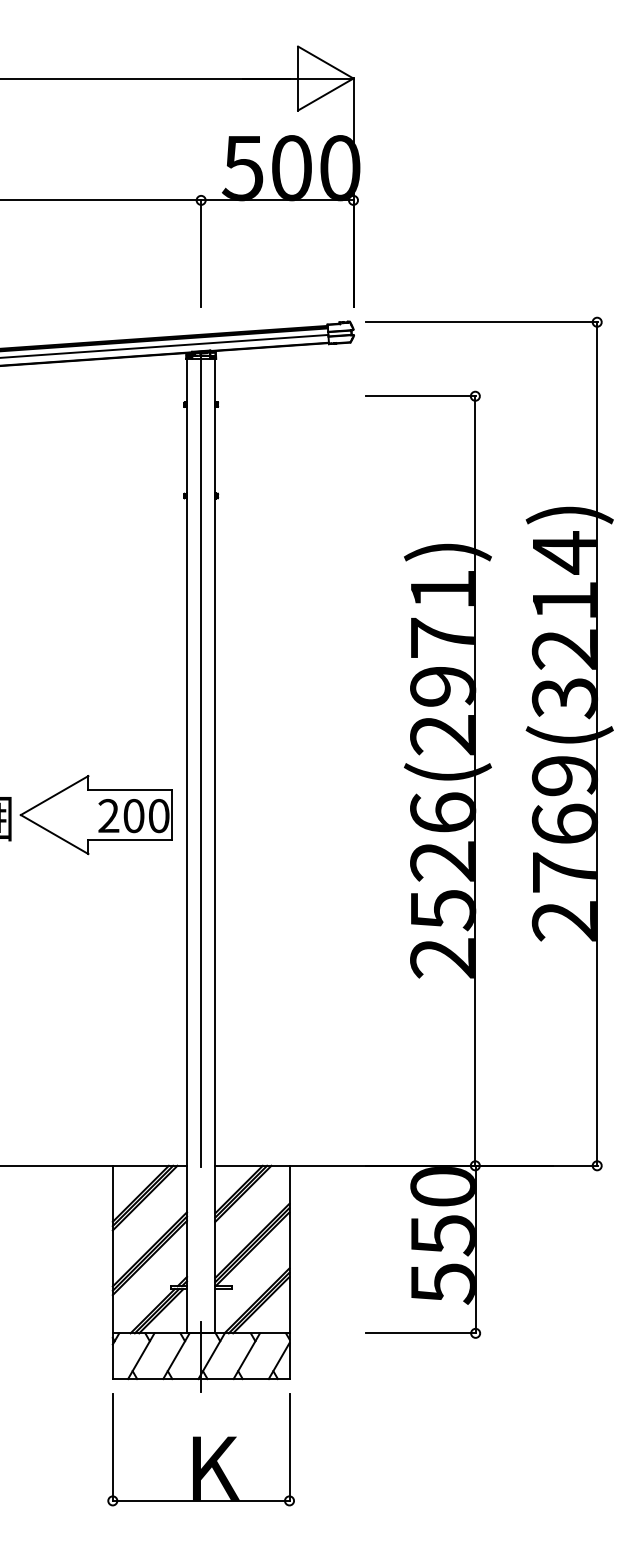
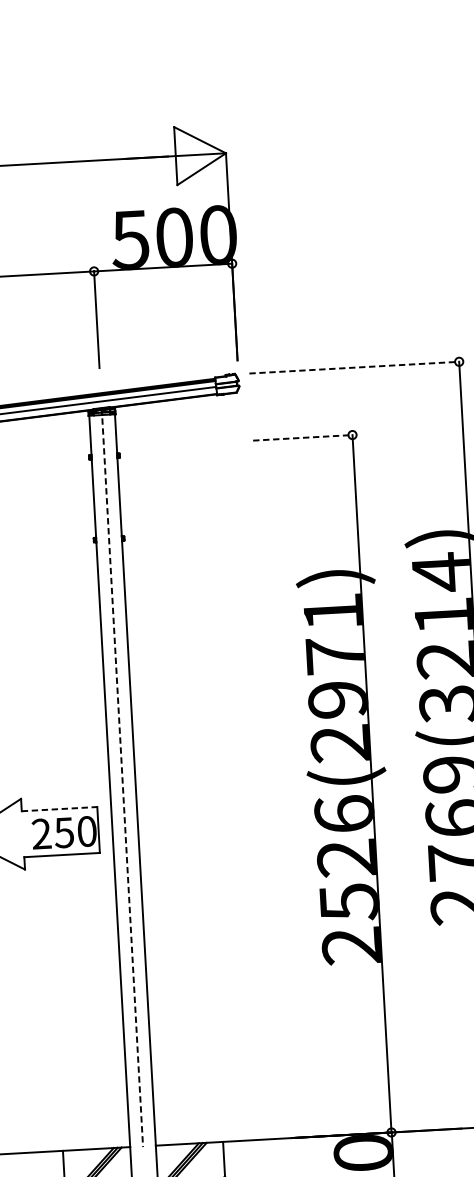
line: (481, 322) -> (354, 367), solid -> dashed
line: (420, 396) -> (302, 438), solid -> dashed
line: (201, 759) -> (122, 778), solid -> dashed
line: (130, 789) -> (59, 808), solid -> dashed
text: (133, 816) -> (64, 833), 200 -> 250

